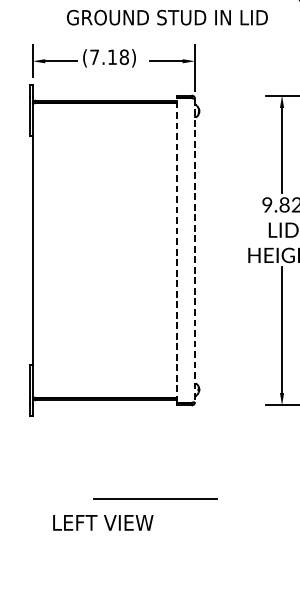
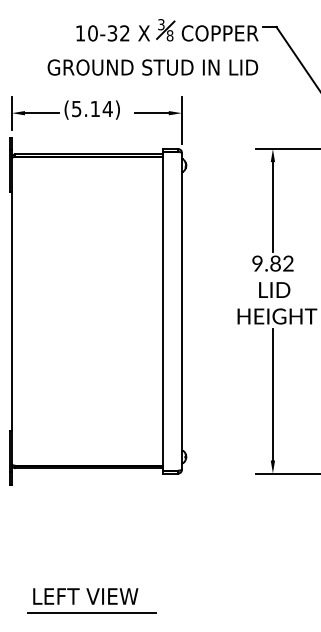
text: (109, 56) -> (92, 108), (7.18) -> (5.14)
line: (177, 249) -> (163, 310), dashed -> solid
line: (194, 250) -> (181, 311), dashed -> solid
line: (154, 498) -> (91, 612), moved

